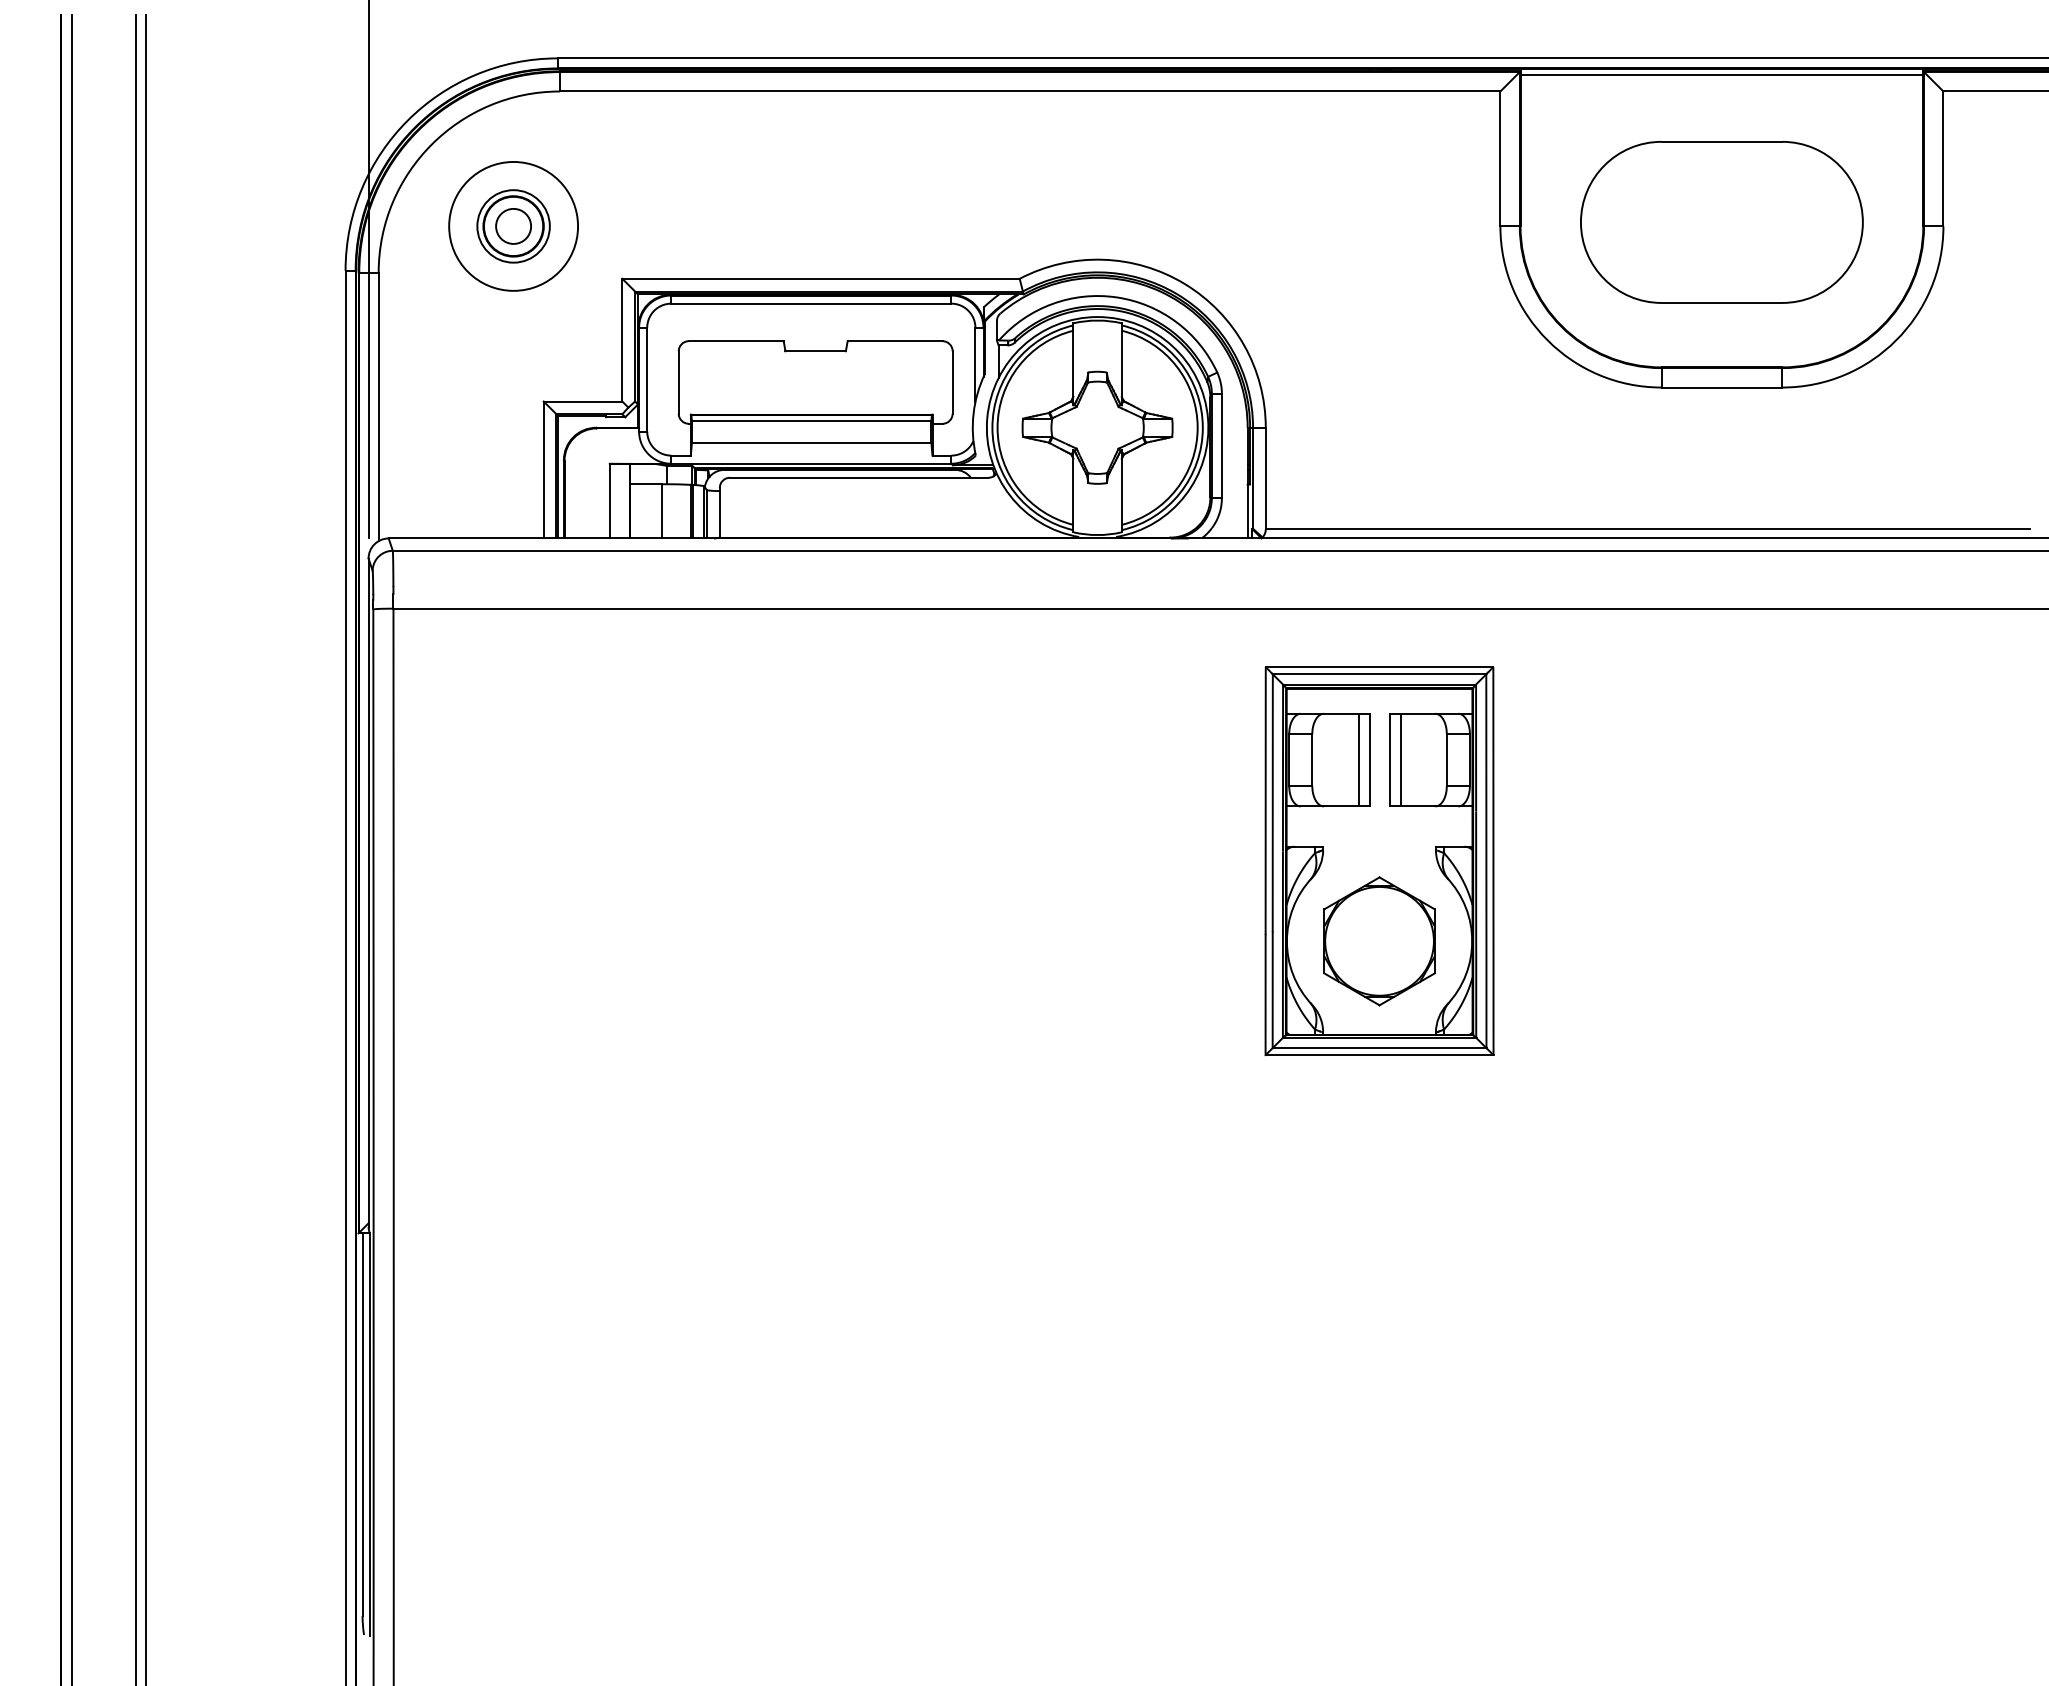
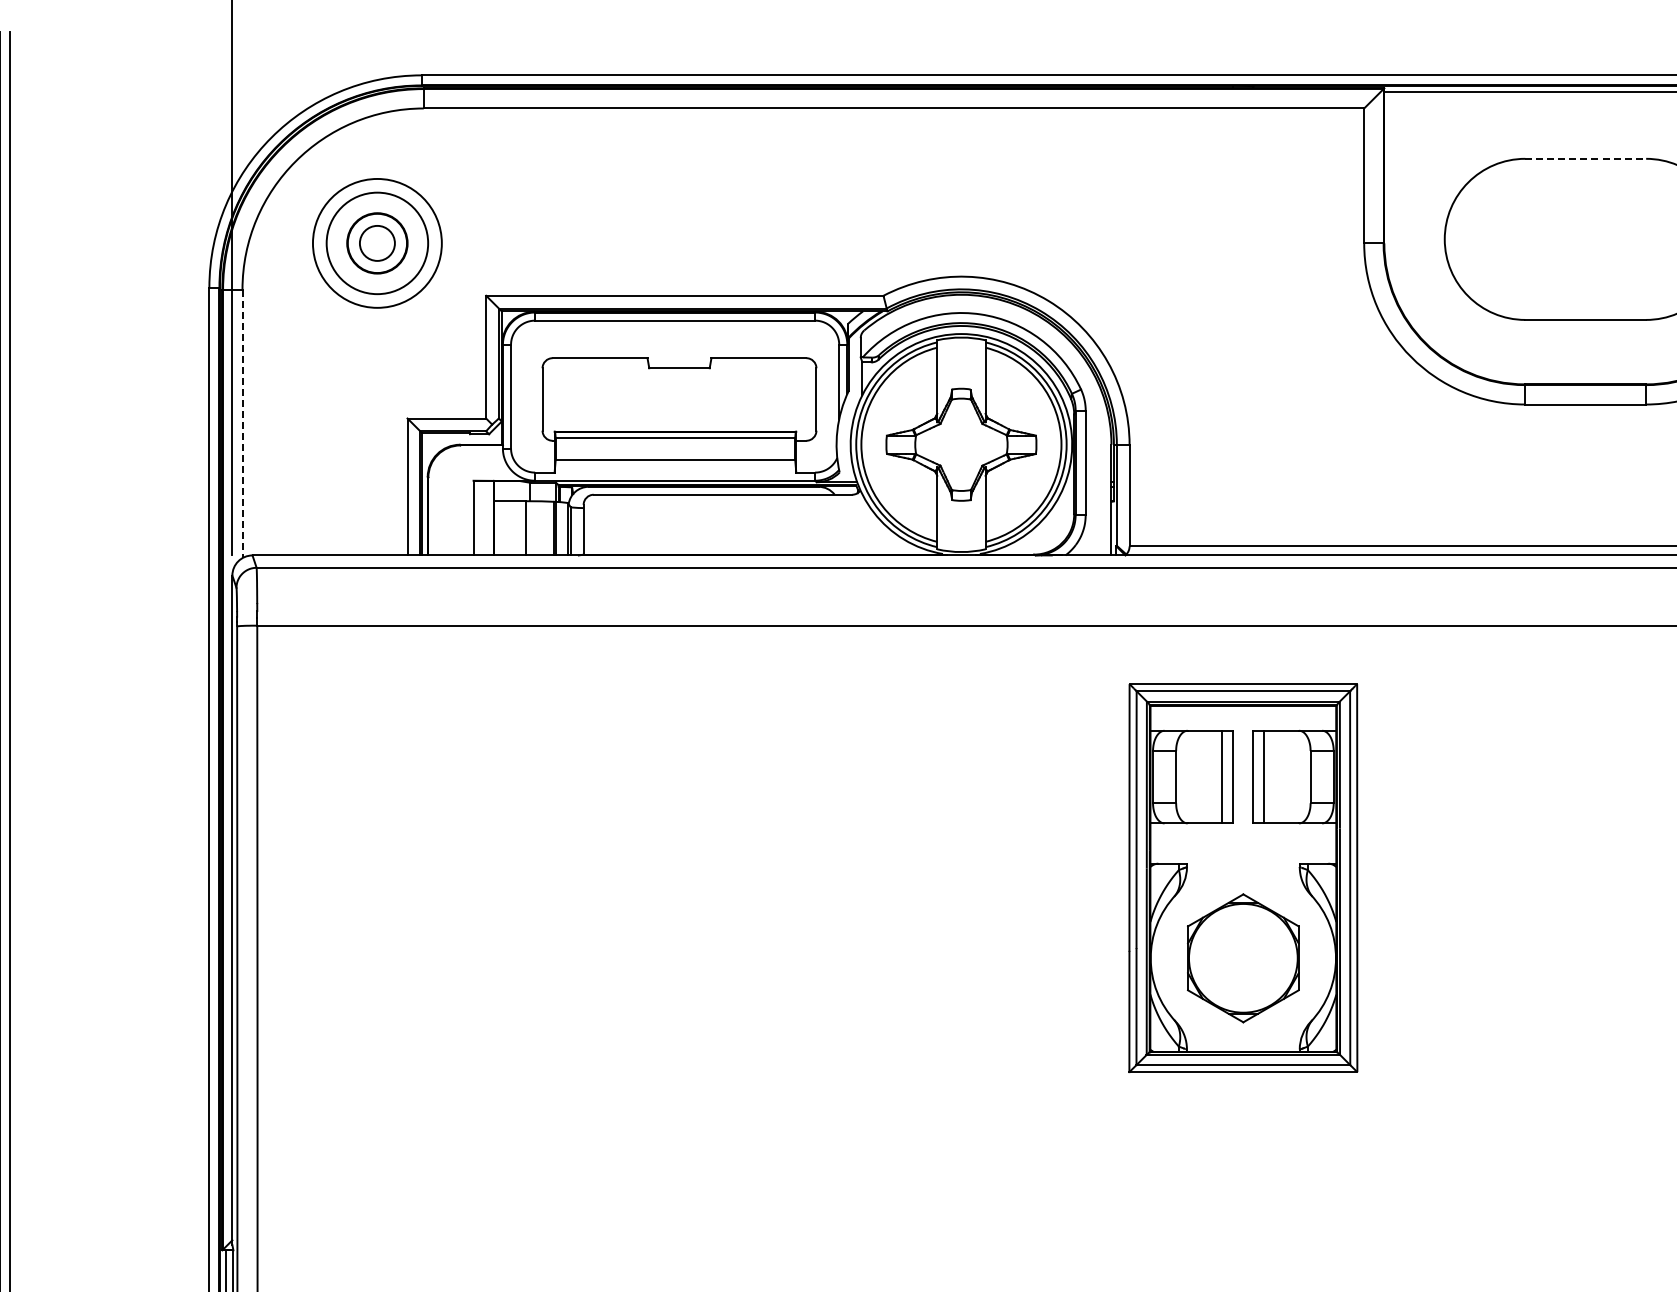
line: (1722, 141) -> (1586, 158), solid -> dashed
circle: (513, 226) -> (377, 243), size x1.4
line: (378, 407) -> (242, 424), solid -> dashed

